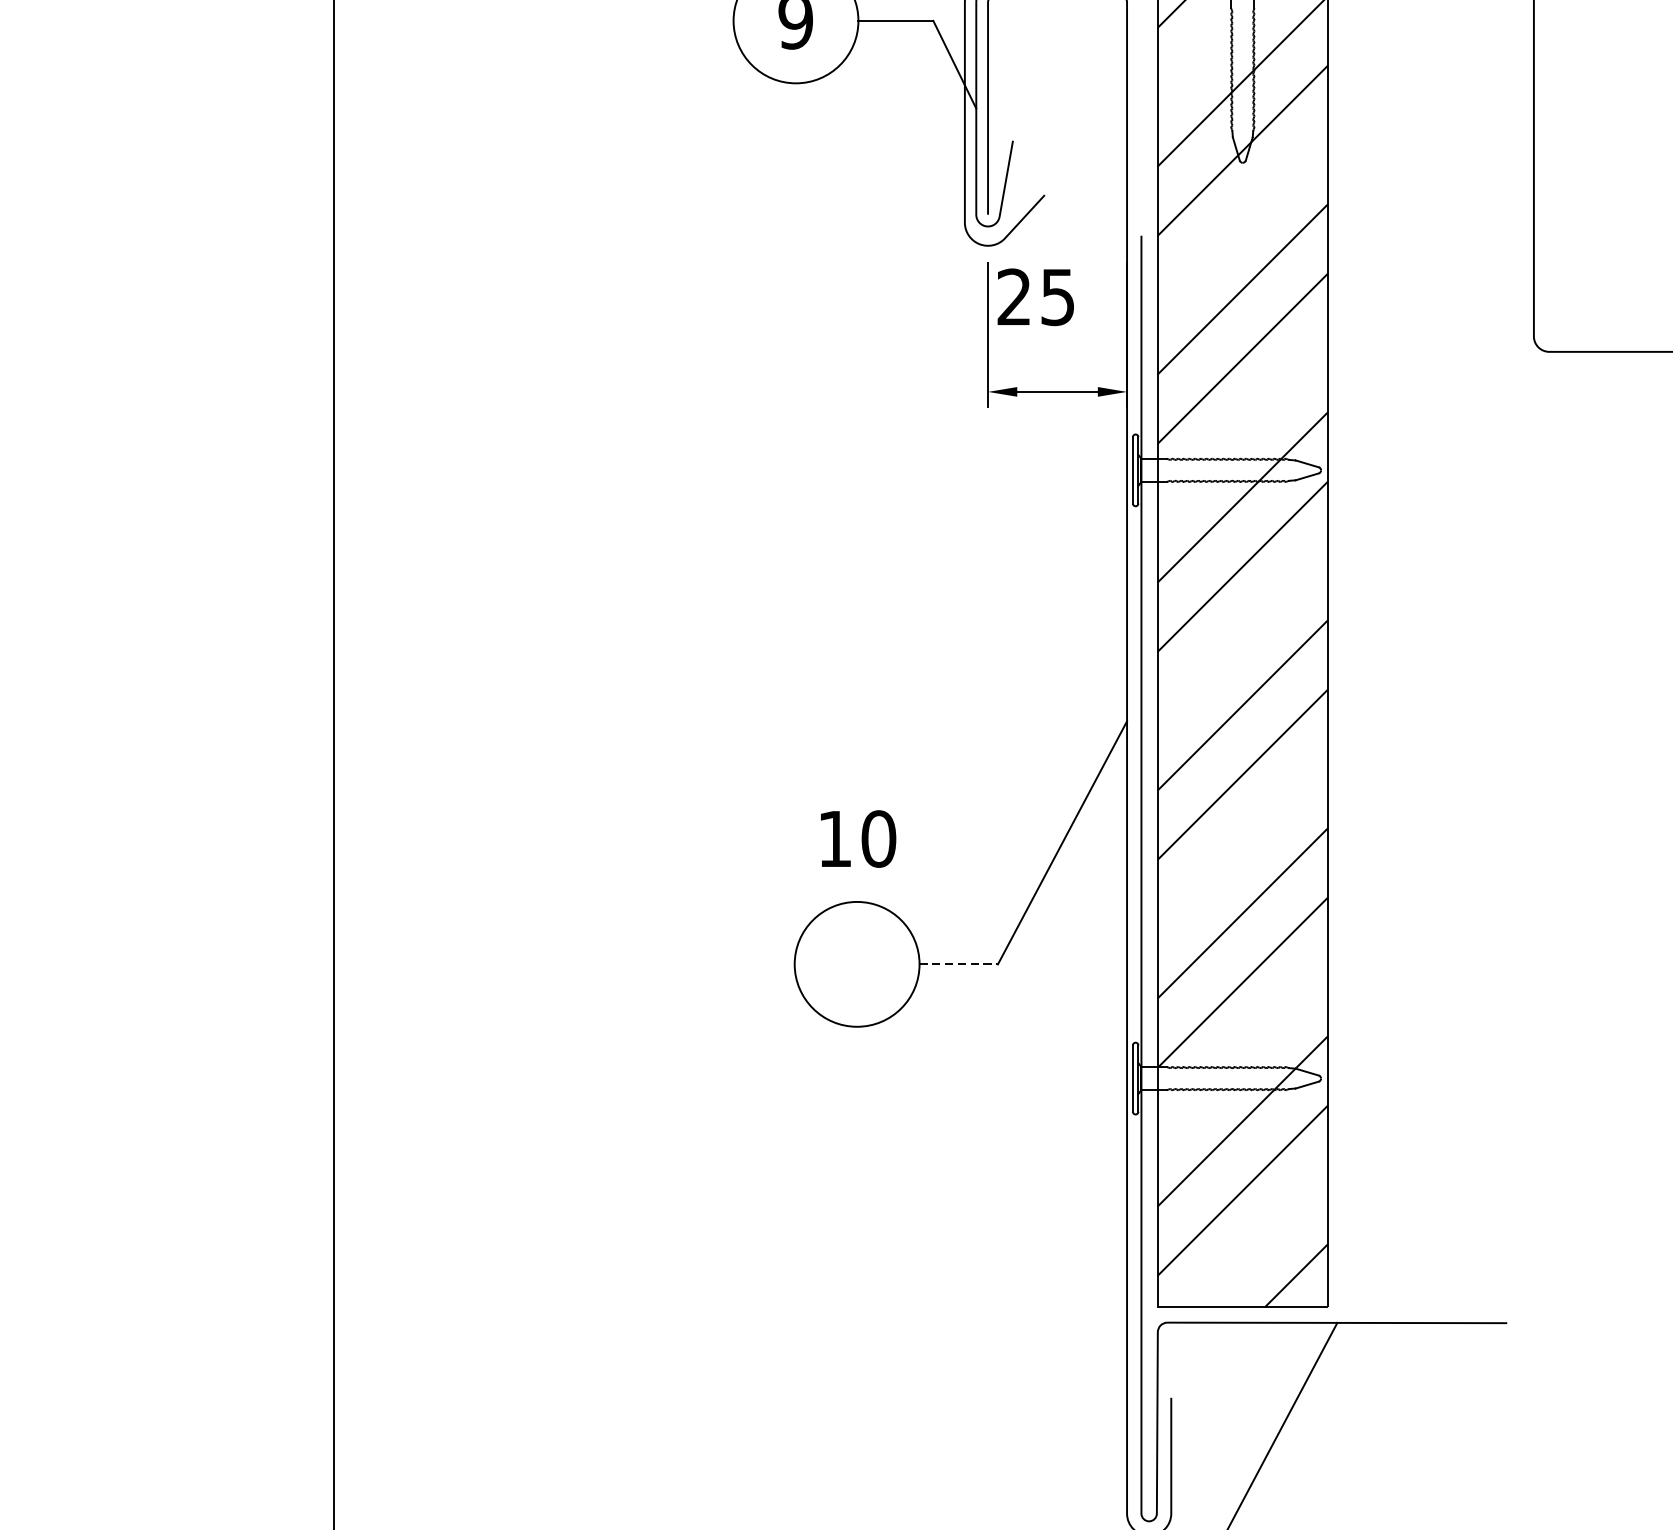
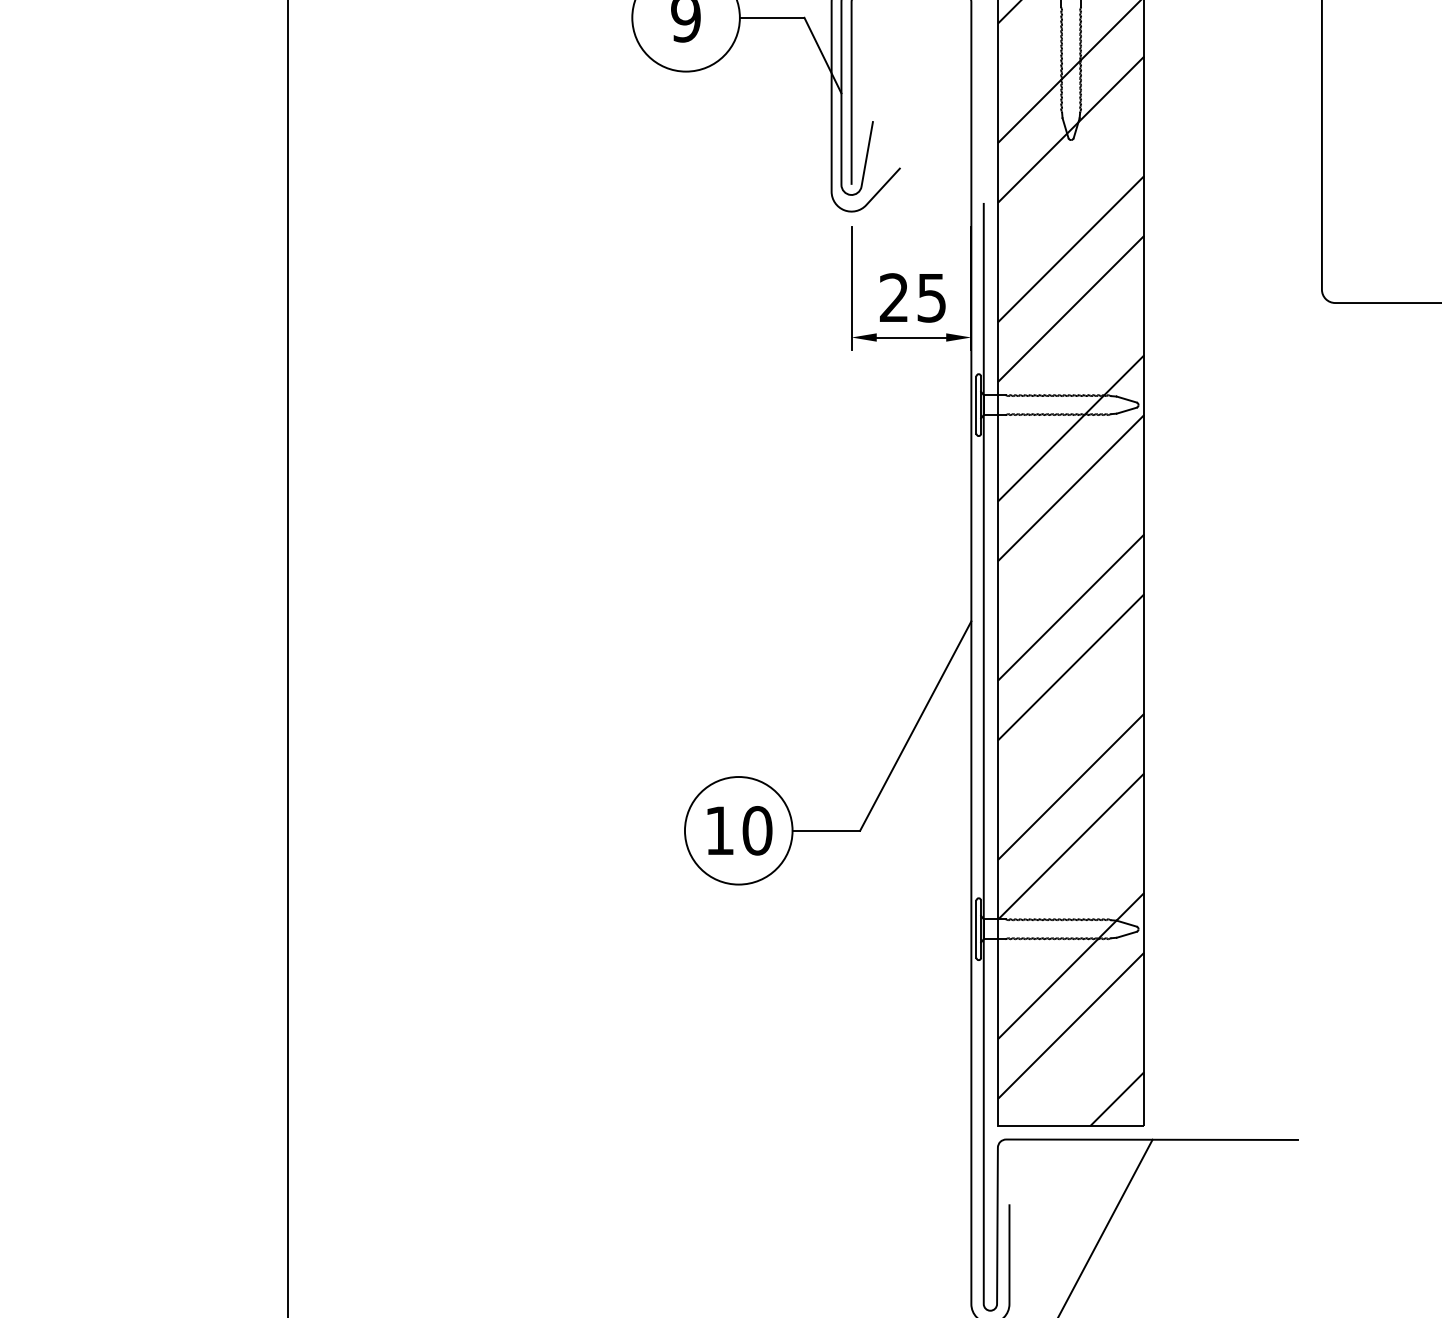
text: (1035, 296) -> (912, 297), moved
text: (857, 838) -> (739, 830), moved
line: (958, 964) -> (826, 830), dashed -> solid

